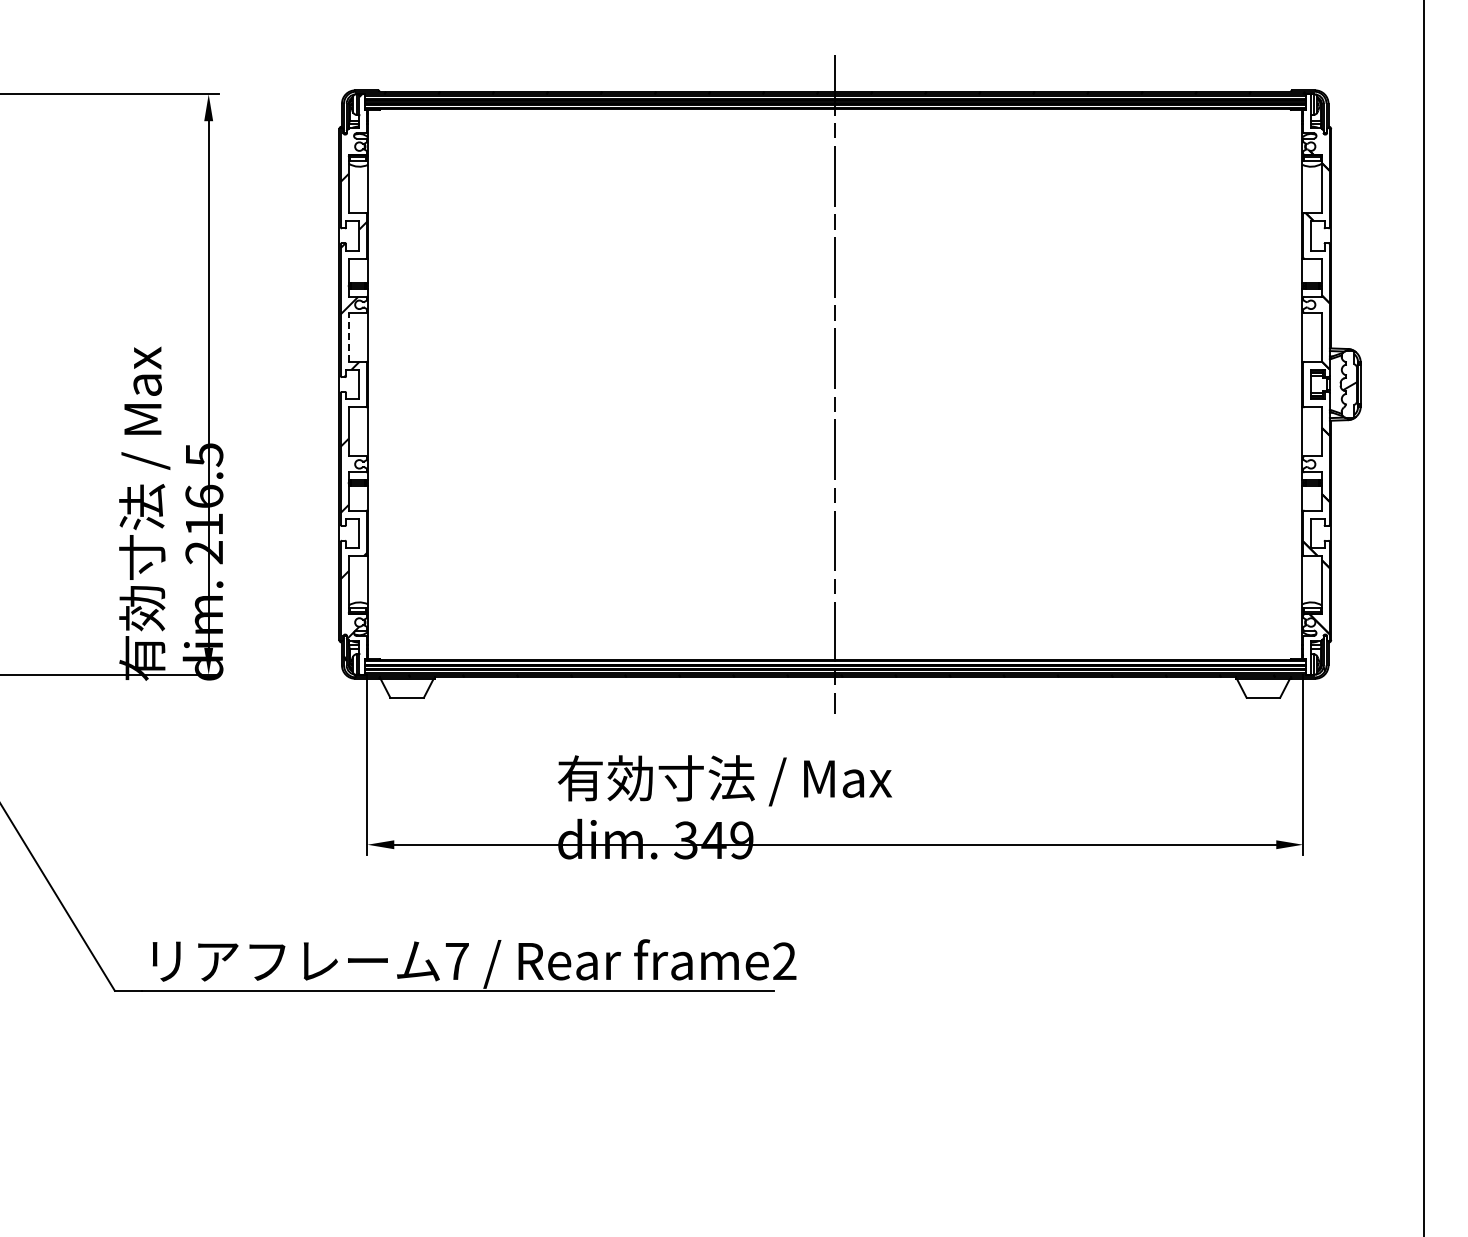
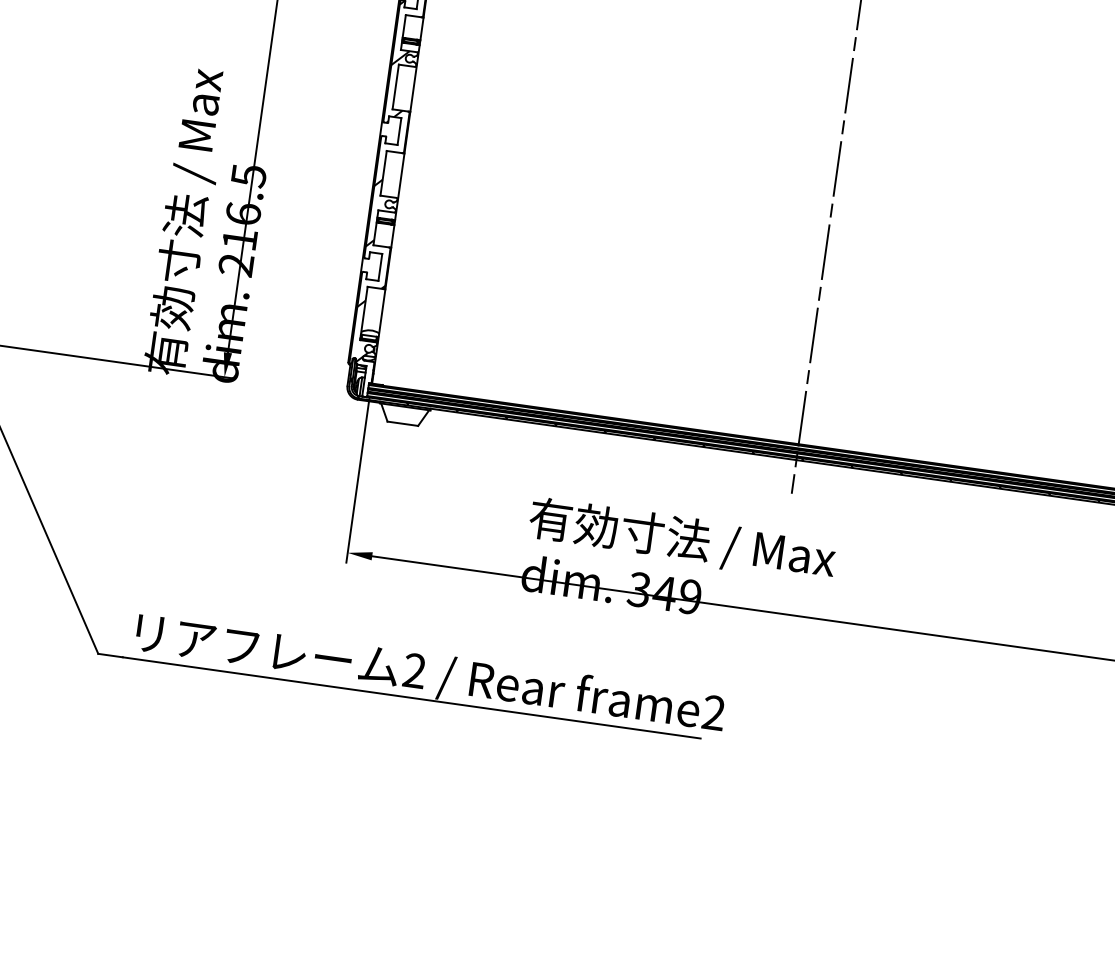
line: (348, 336) -> (395, 86), dashed -> solid
text: (456, 960) -> (414, 670), 7 -> 2

